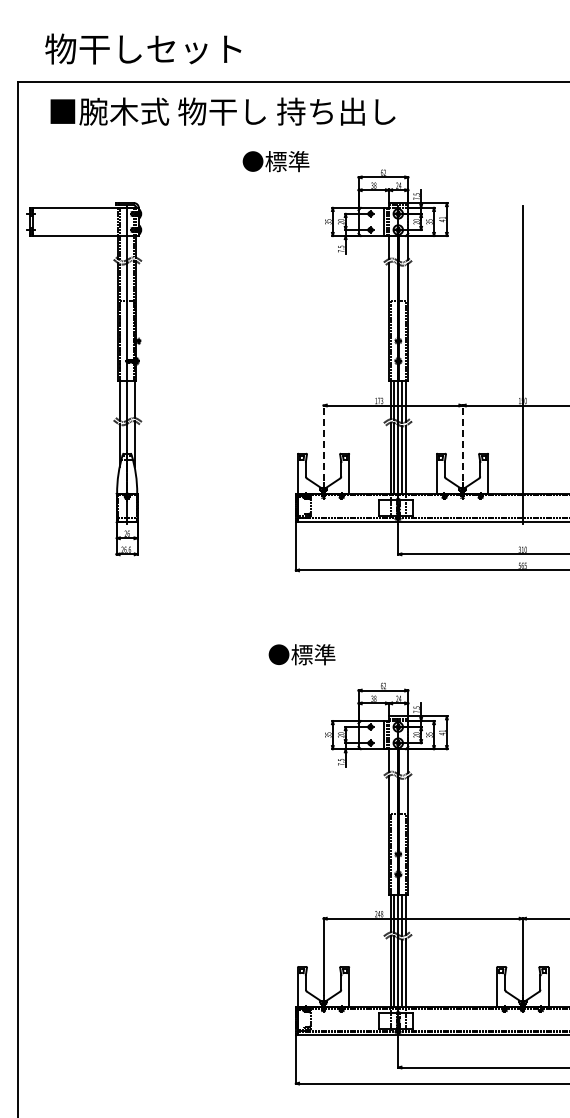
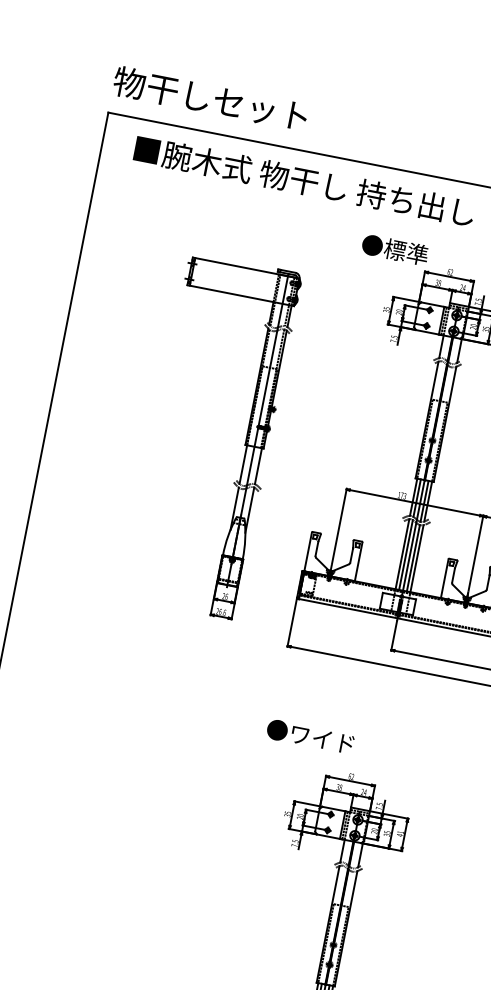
text: (143, 48) -> (210, 98), moved
text: (275, 161) -> (394, 249), moved
part: (117, 379) -> (245, 443), moved
line: (323, 442) -> (339, 525), dashed -> solid
line: (462, 442) -> (476, 552), dashed -> solid
text: (323, 654) -> (298, 734), ●標準 -> ●ワイド

